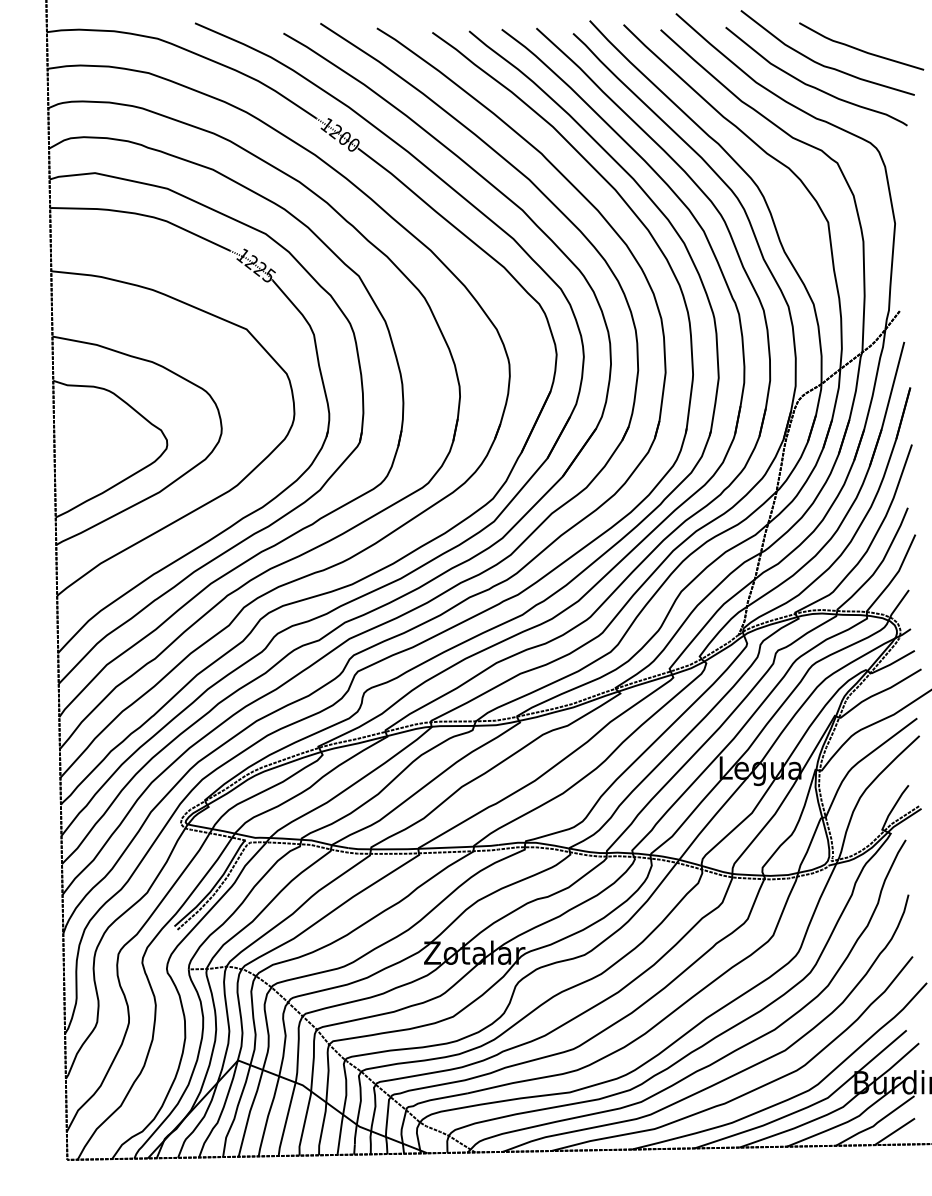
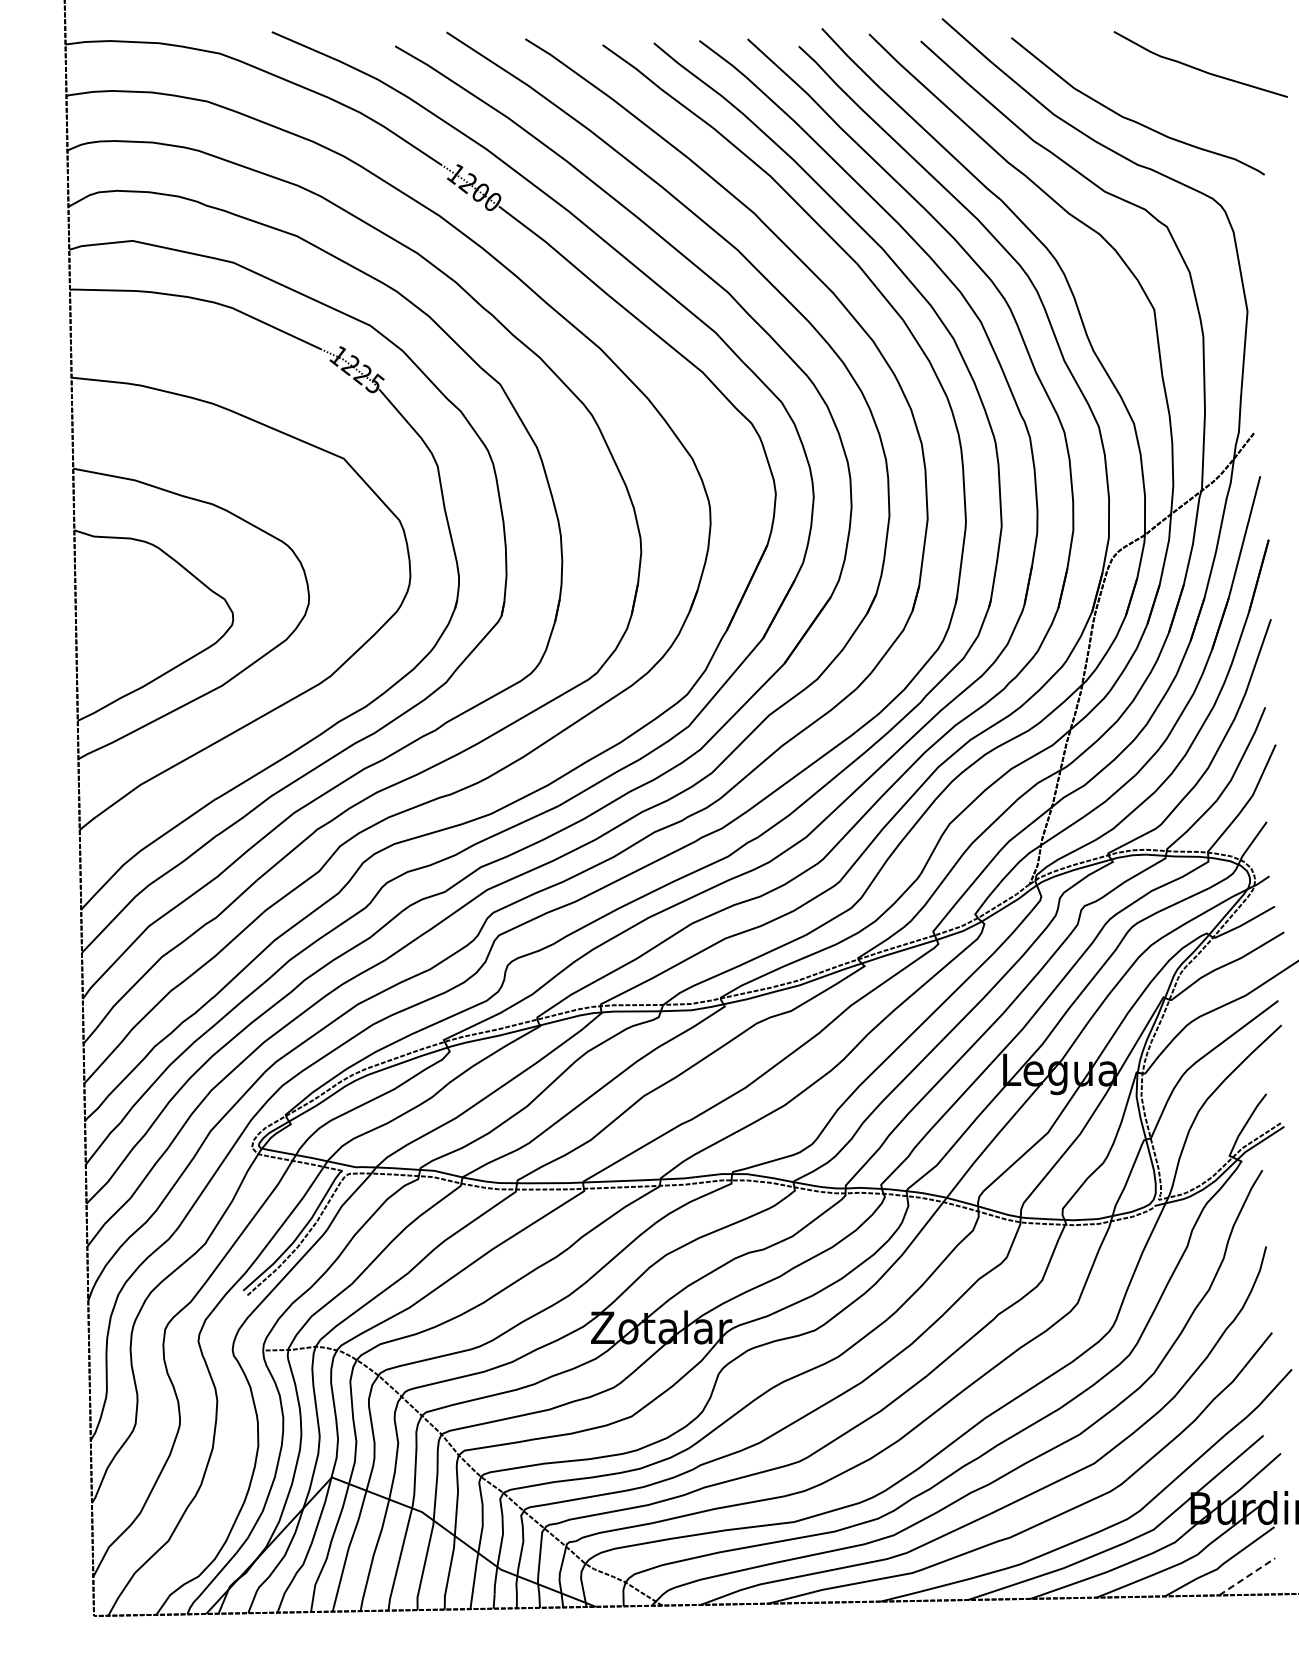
curve: (824, 65) -> (1148, 90), removed
line: (895, 1131) -> (1247, 1576), solid -> dashed

